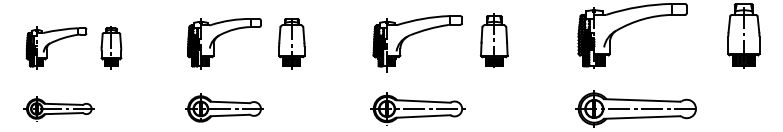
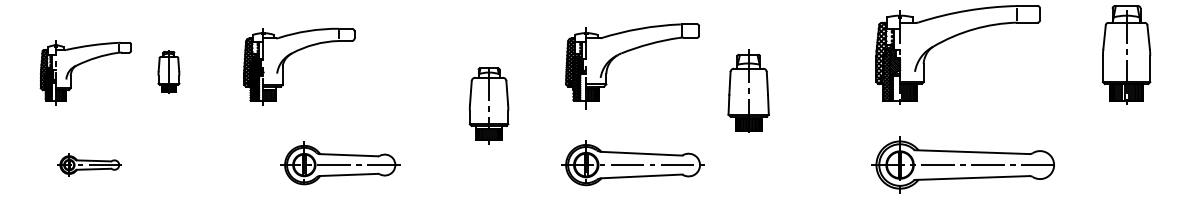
part: (218, 37) -> (290, 56), moved
part: (494, 40) -> (748, 91), moved
part: (291, 43) -> (488, 105), moved
part: (111, 47) -> (169, 71), size x0.7
part: (58, 108) -> (88, 164), size x0.6

